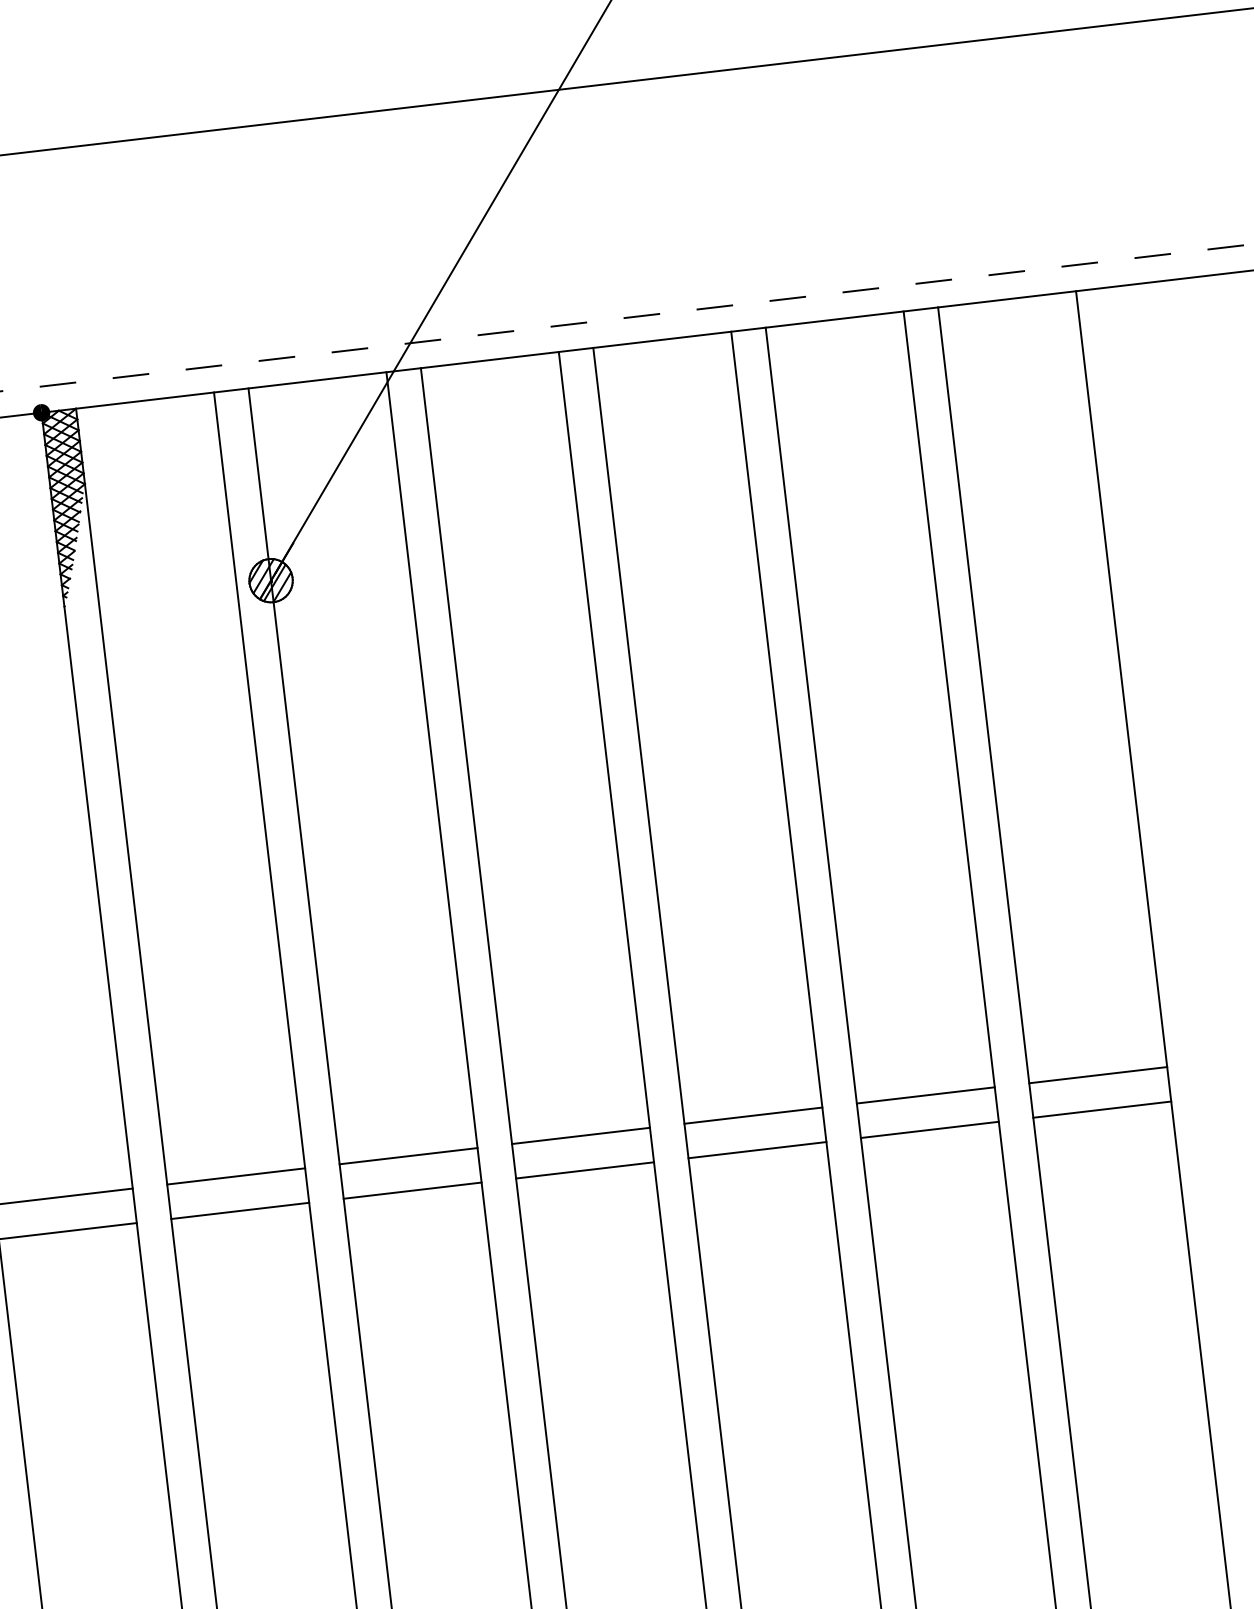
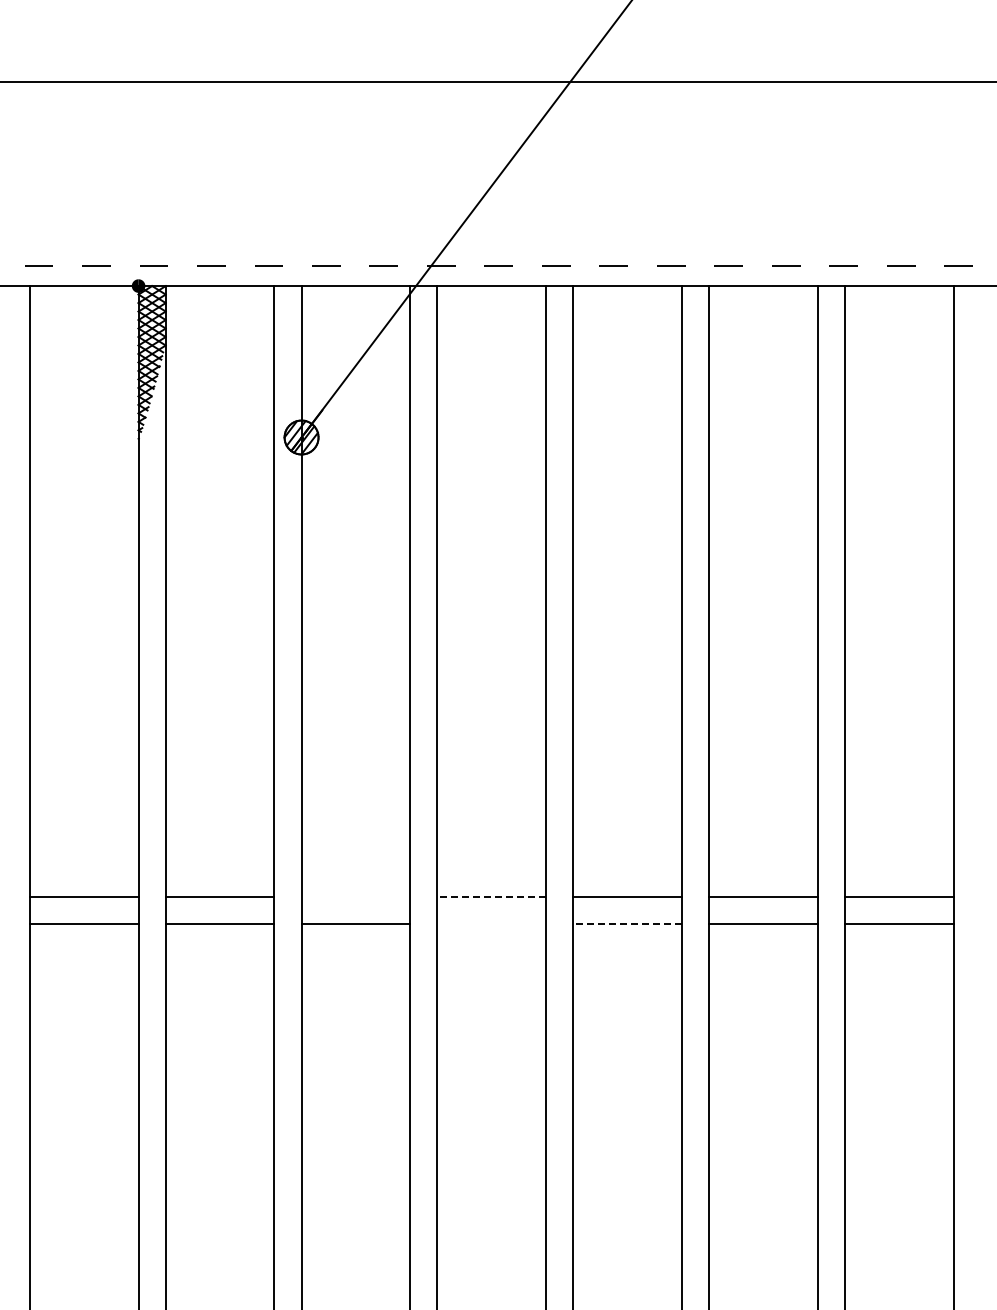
line: (580, 1136) -> (491, 897), solid -> dashed
line: (757, 1150) -> (627, 924), solid -> dashed
line: (408, 1156) -> (355, 897), removed
line: (584, 1170) -> (491, 924), removed

